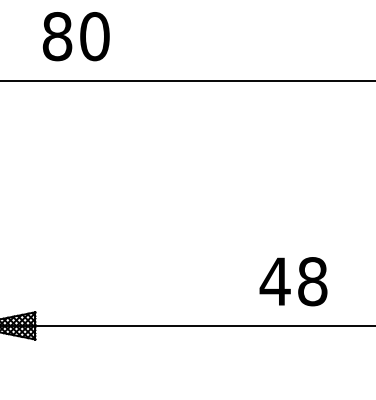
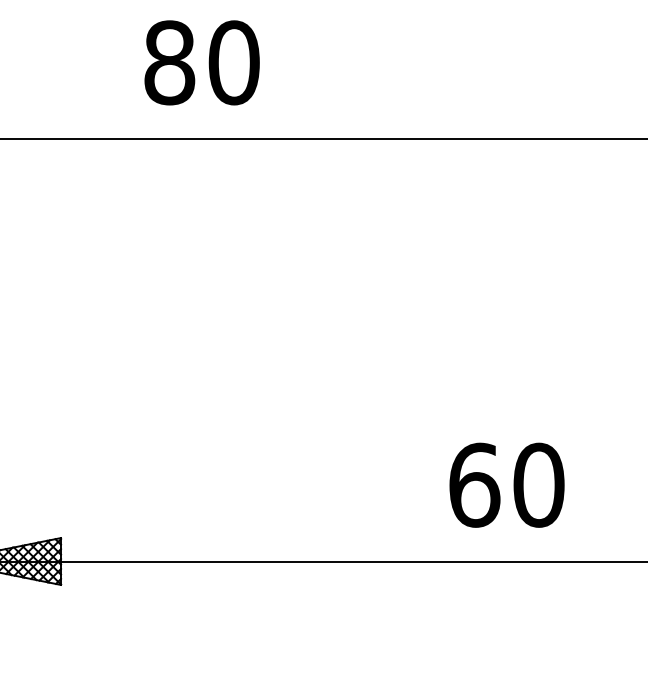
text: (76, 36) -> (202, 62), moved
text: (293, 281) -> (505, 484), 48 -> 60

